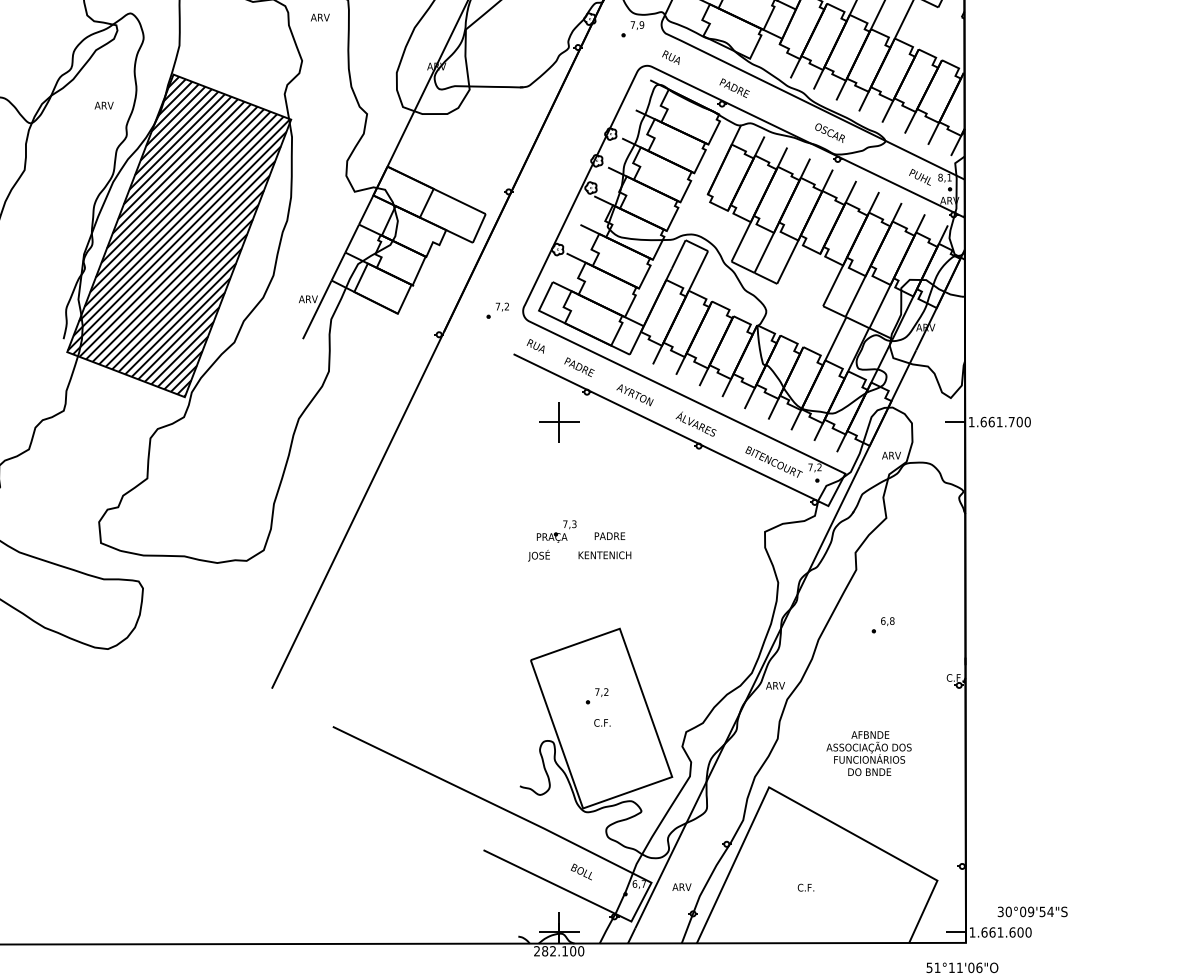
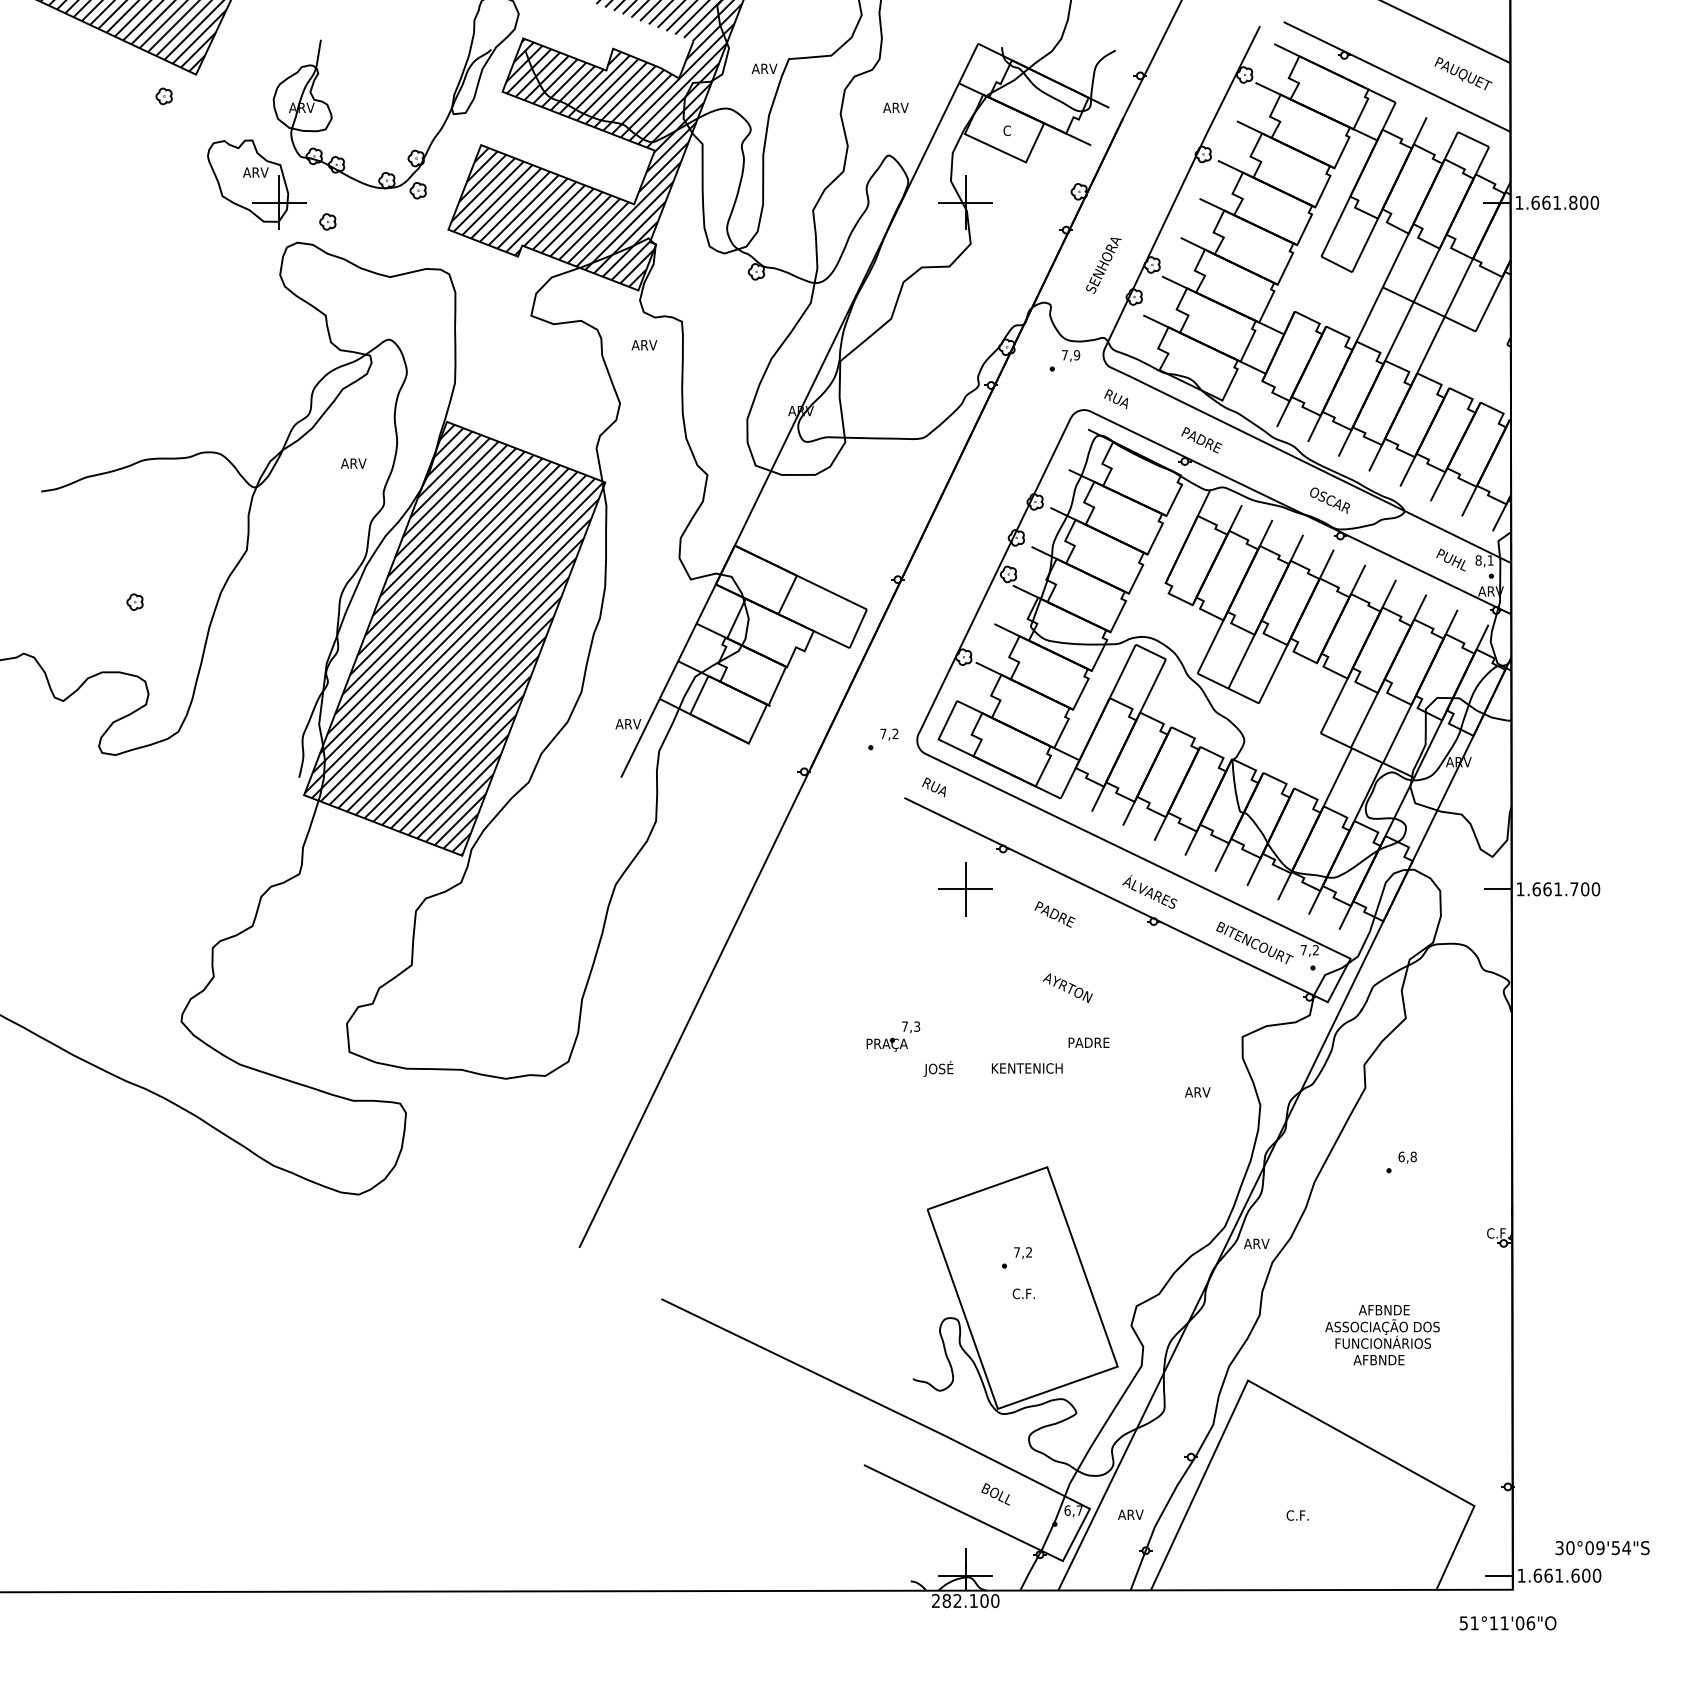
text: (579, 367) -> (1054, 914), moved
text: (634, 394) -> (1067, 987), moved
text: (891, 455) -> (1197, 1092), moved
part: (556, 531) -> (893, 1036), moved
text: (609, 536) -> (1088, 1042), moved
text: (869, 771) -> (1382, 1359), DO BNDE -> AFBNDE

